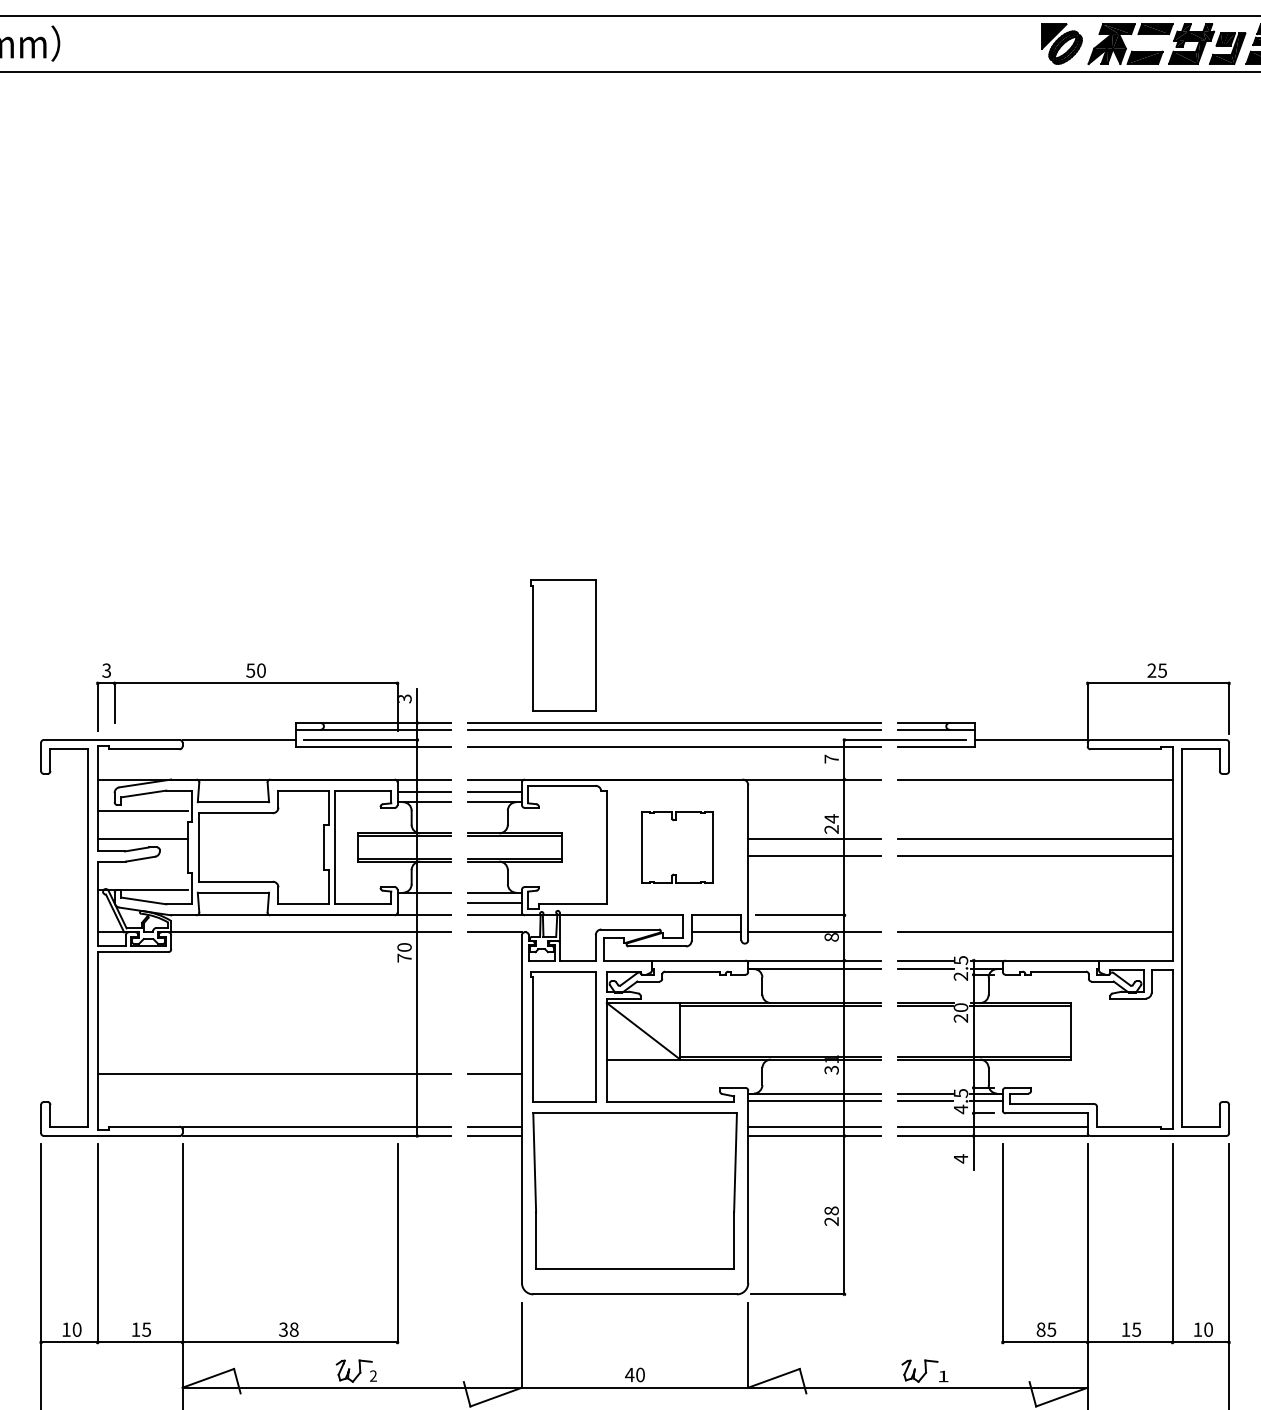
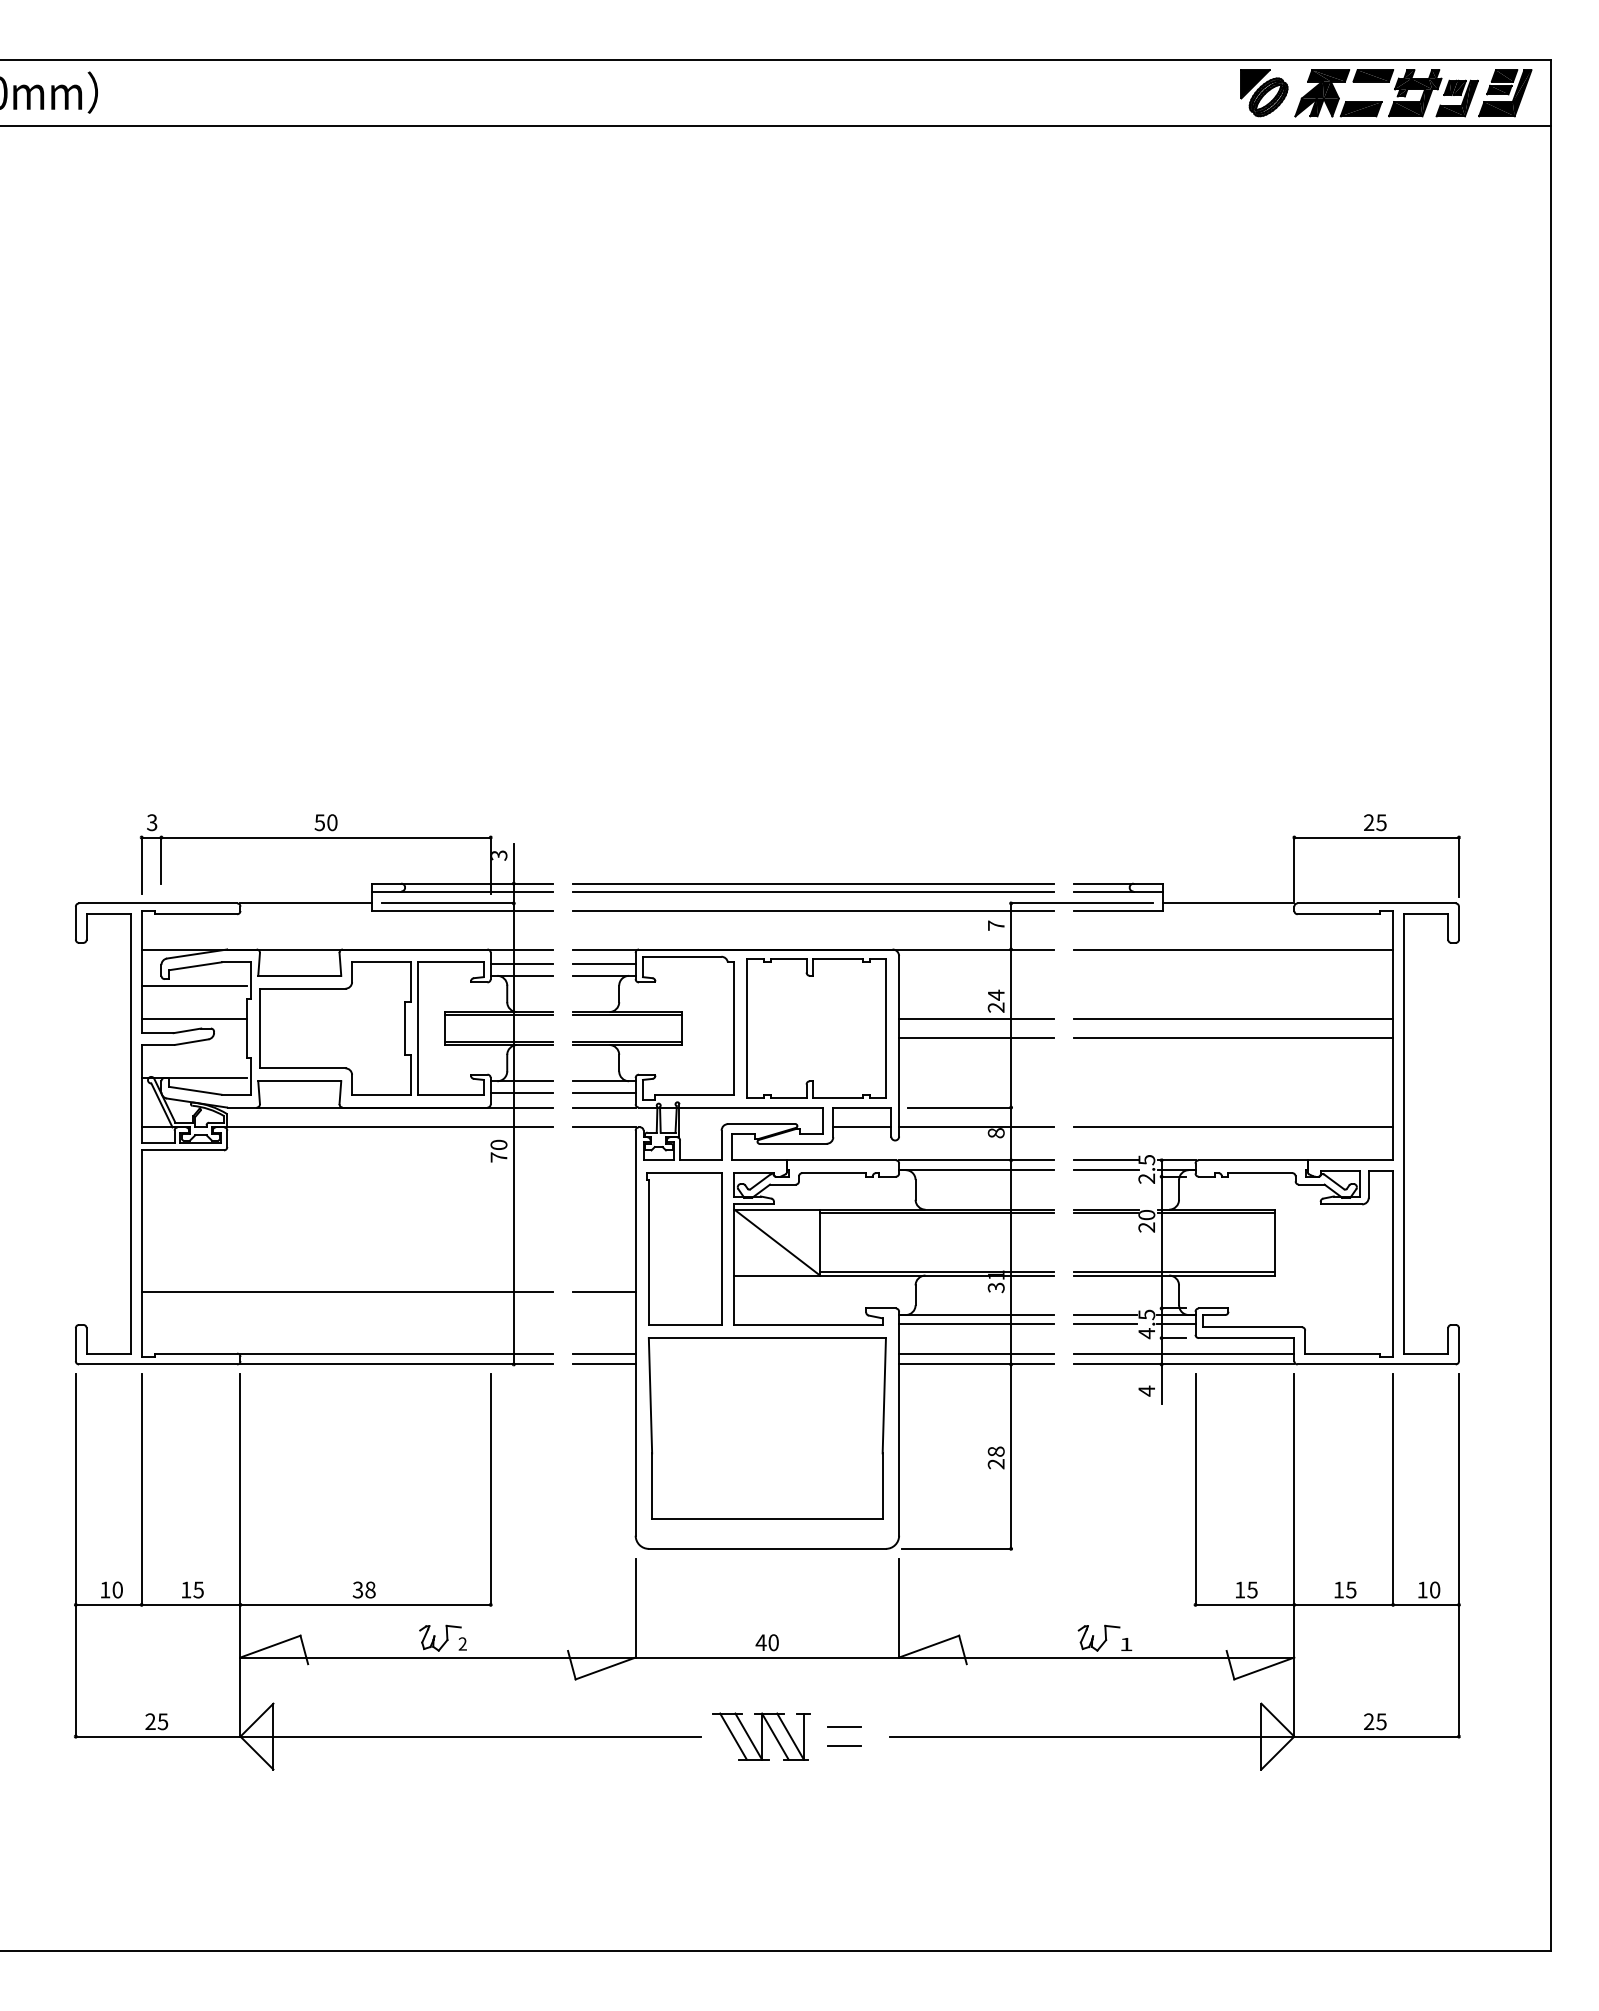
part: (563, 644) -> (684, 792), removed
part: (677, 847) -> (816, 1028), size x1.67
line: (423, 903) -> (521, 1093), added
text: (1041, 1329) -> (1240, 1589), 85 -> 15

